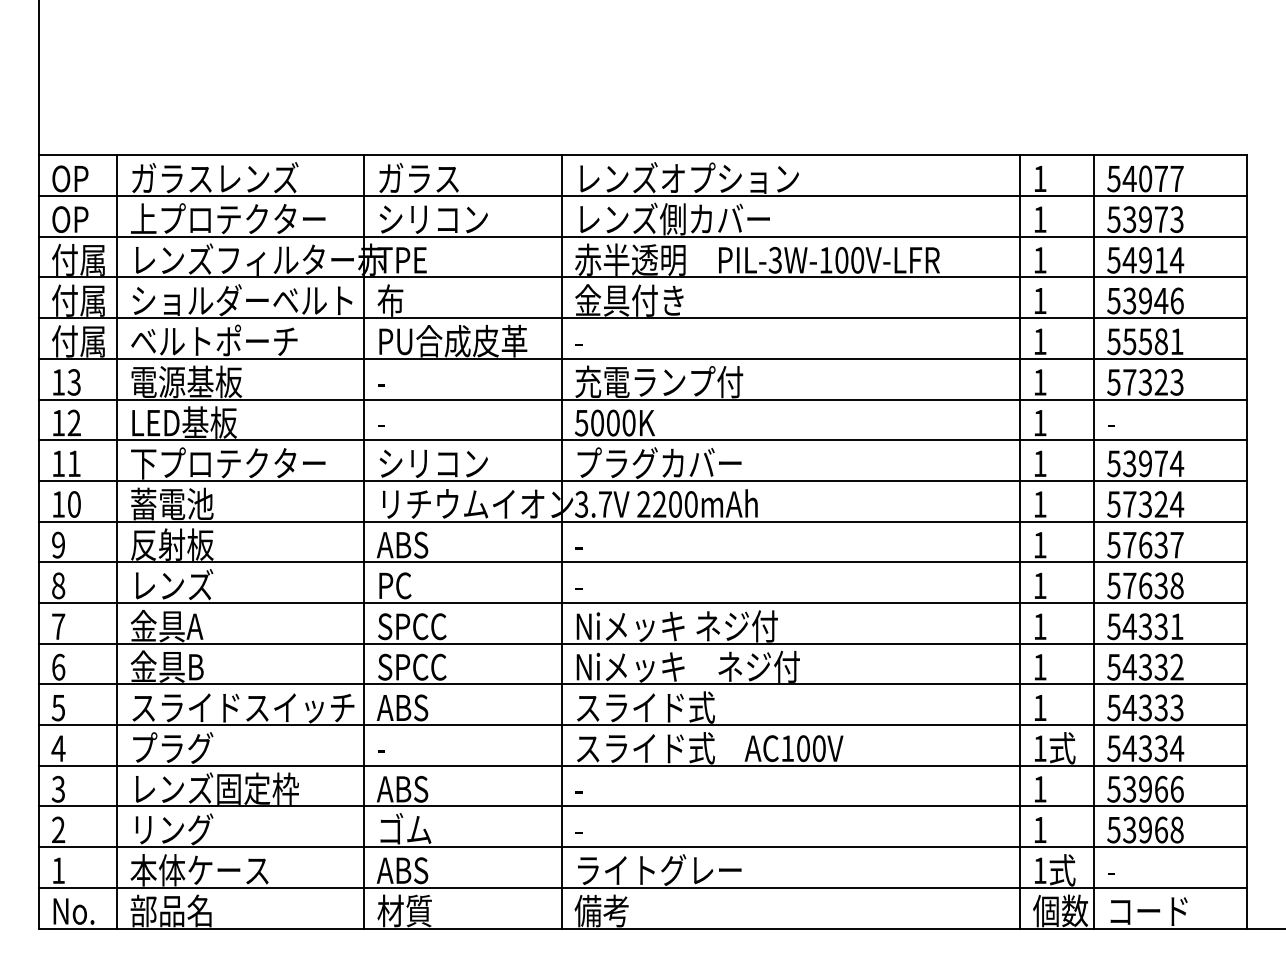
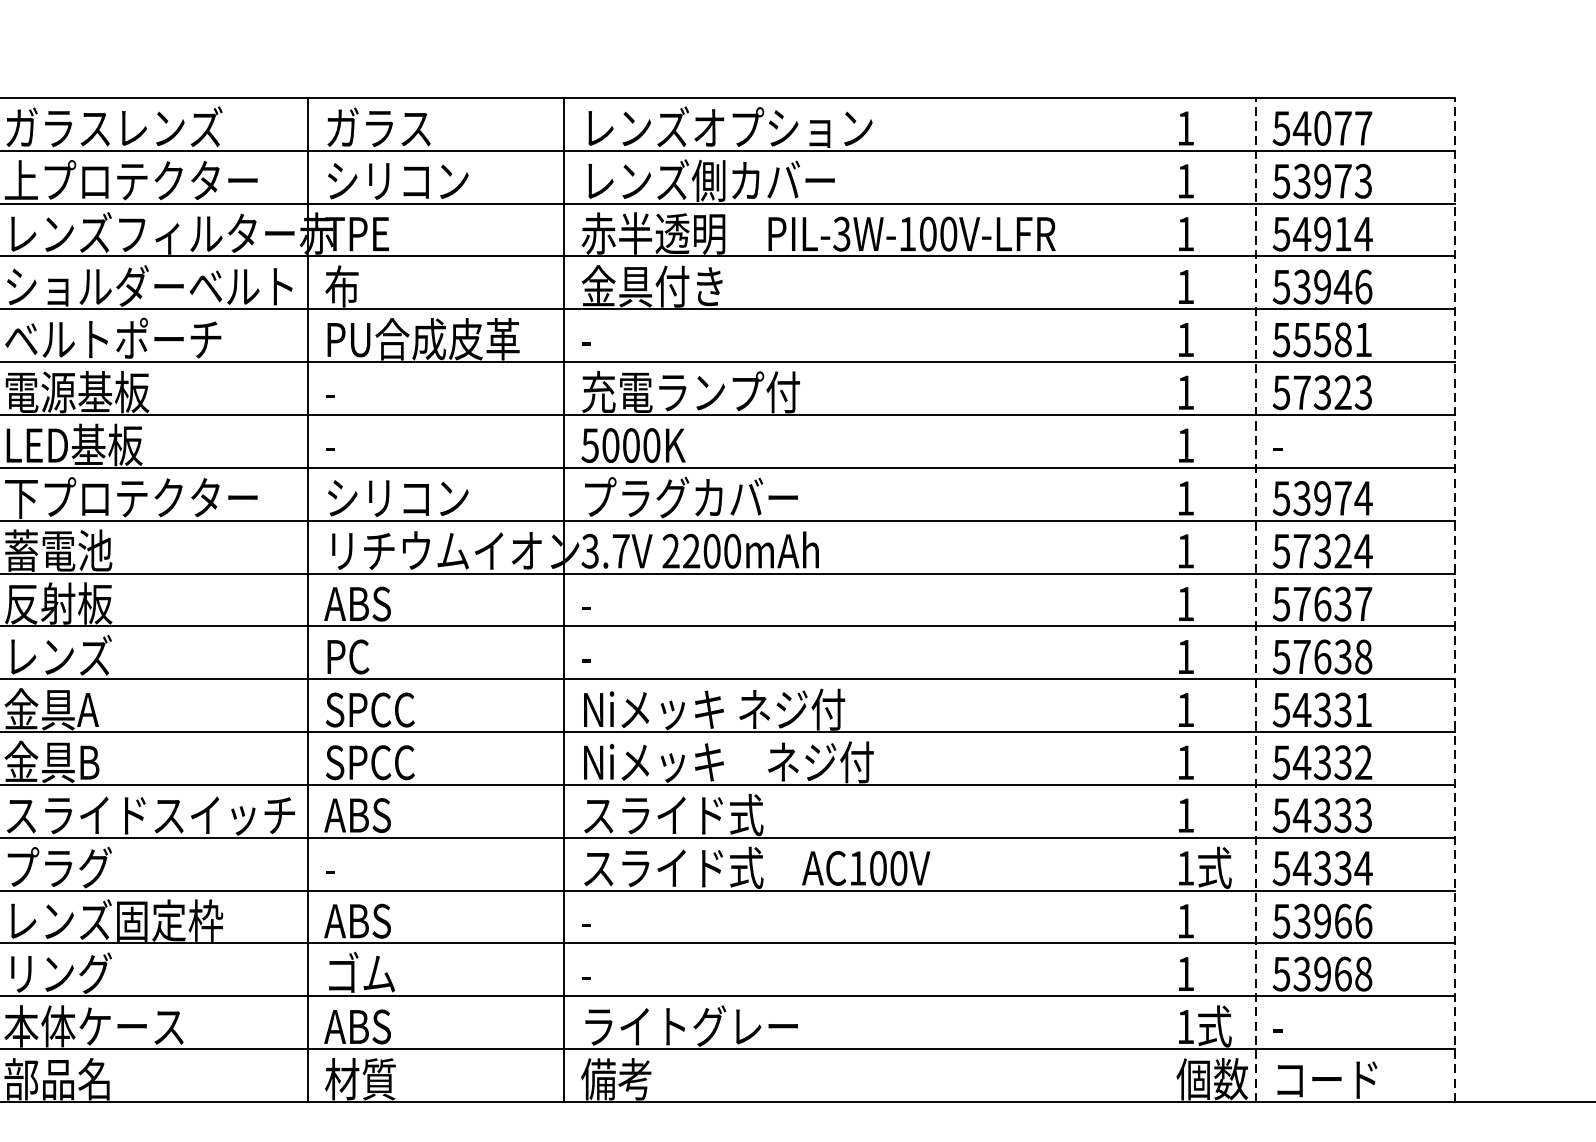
line: (1020, 541) -> (1160, 599), removed
line: (1094, 541) -> (1256, 599), solid -> dashed
line: (1247, 541) -> (1455, 599), solid -> dashed

